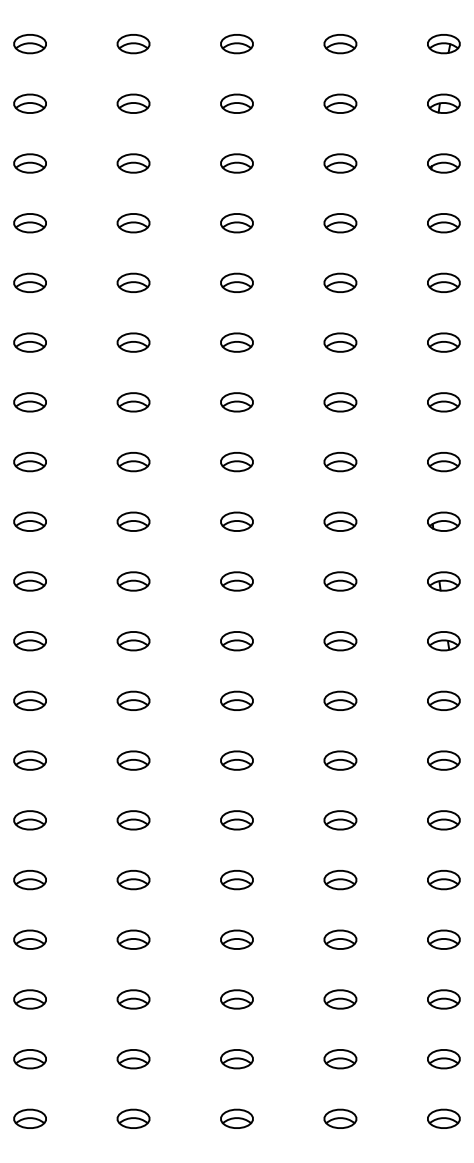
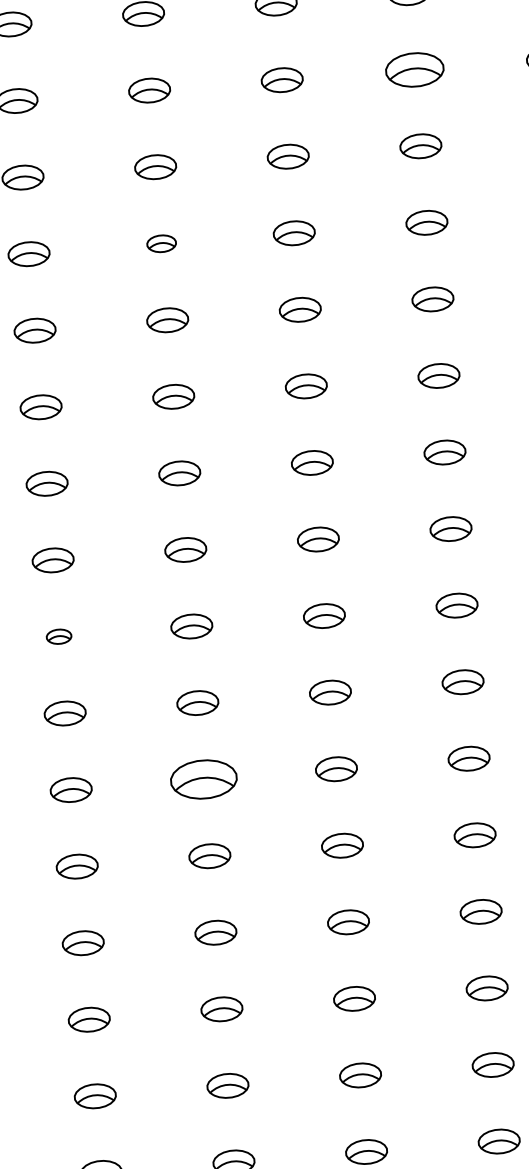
part: (340, 282) -> (414, 69), size x1.4
part: (133, 402) -> (161, 243), size x0.7
part: (29, 700) -> (58, 636), size x0.6
part: (133, 820) -> (203, 779), size x1.6

